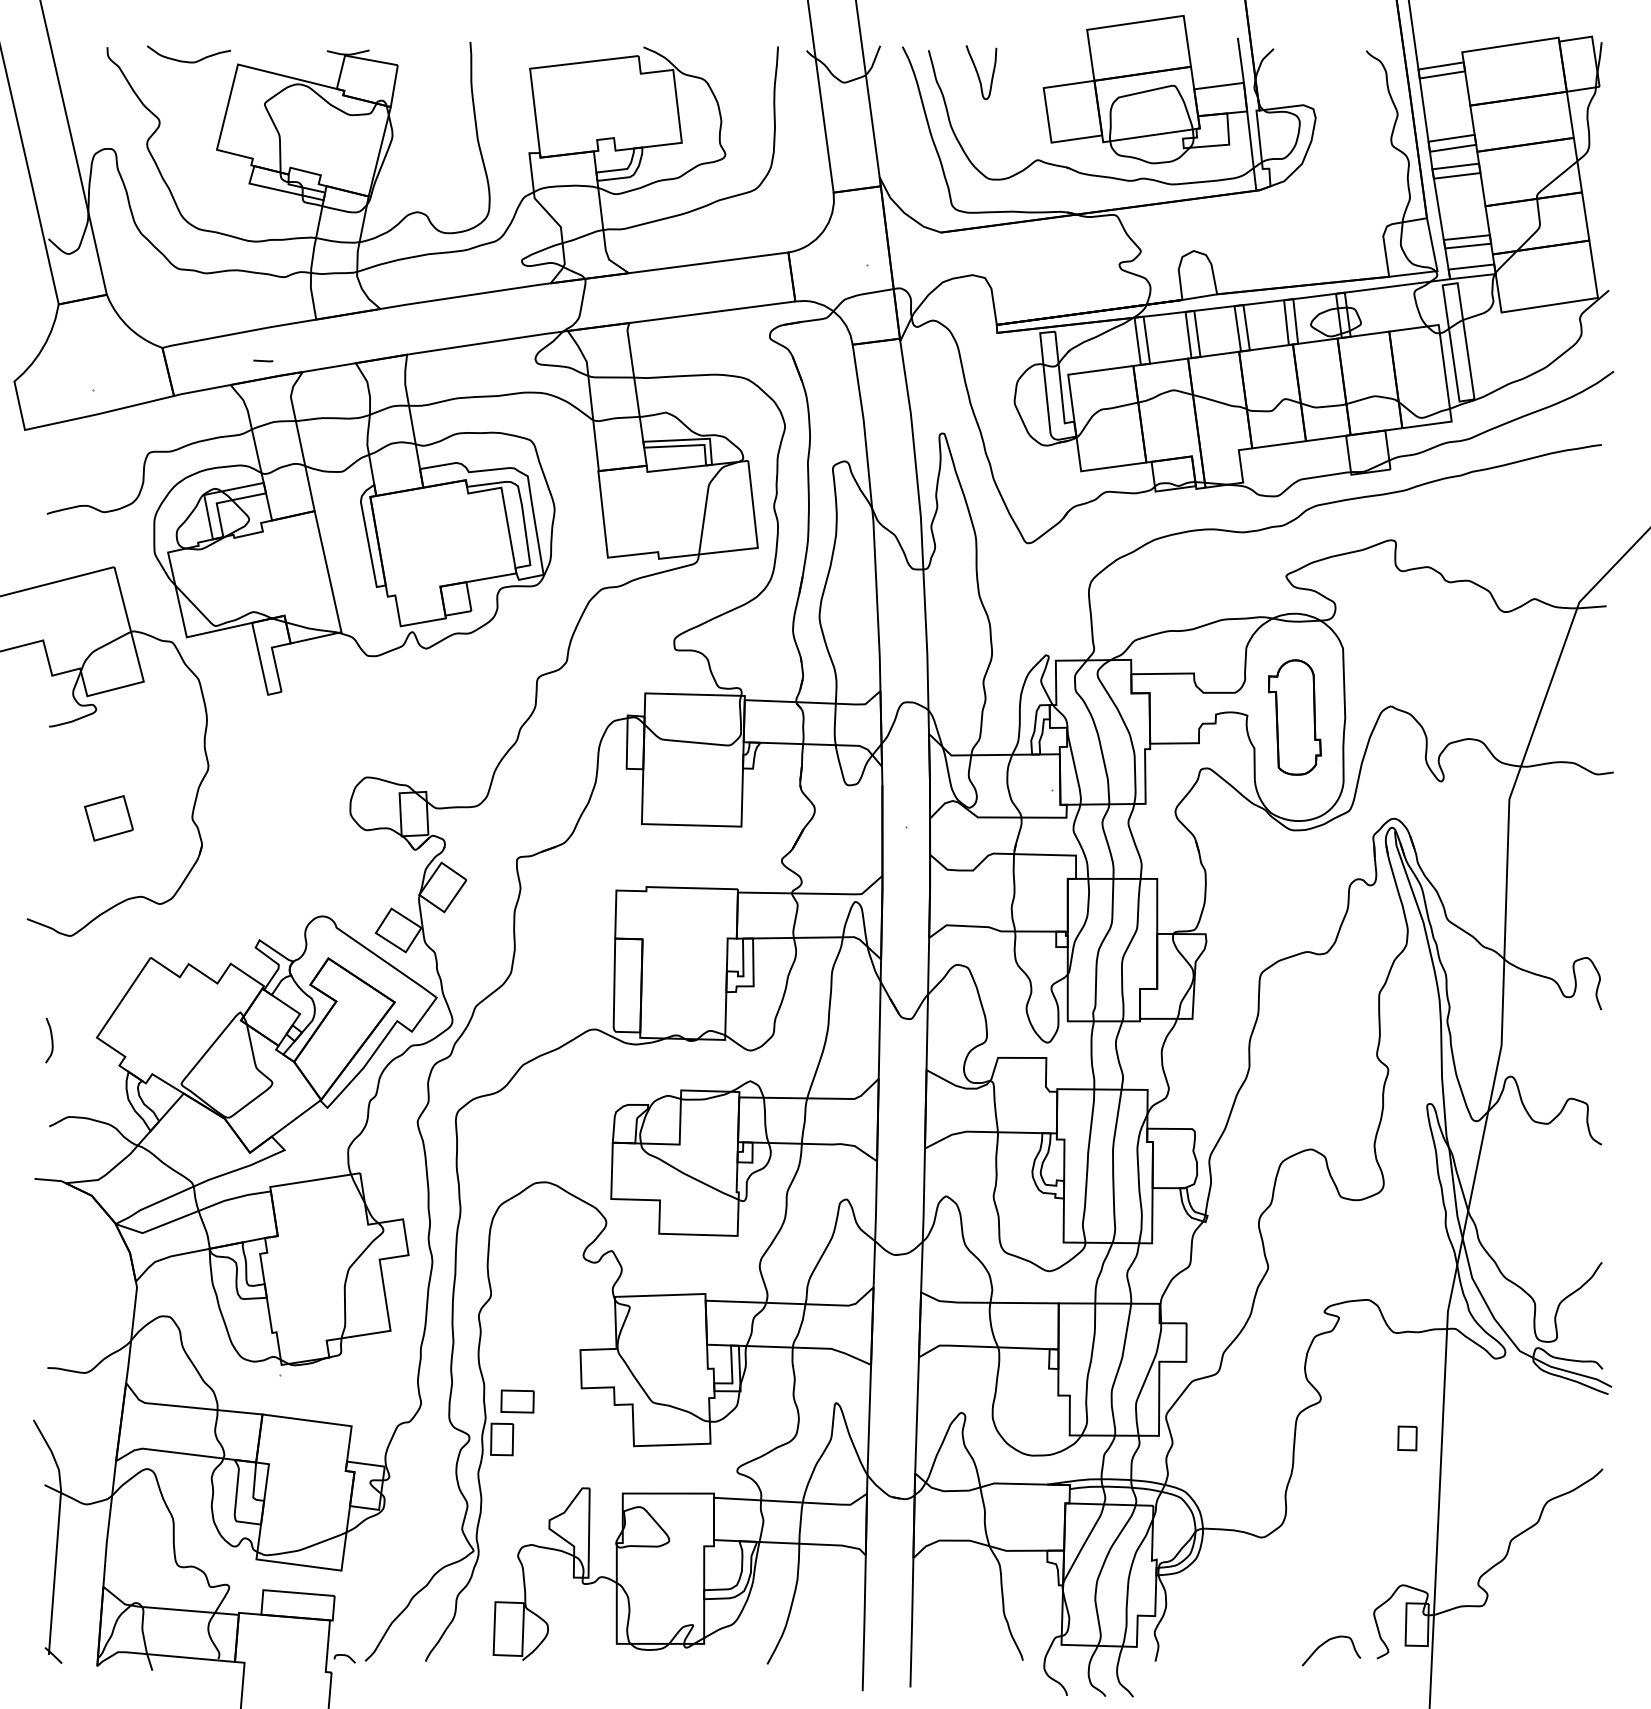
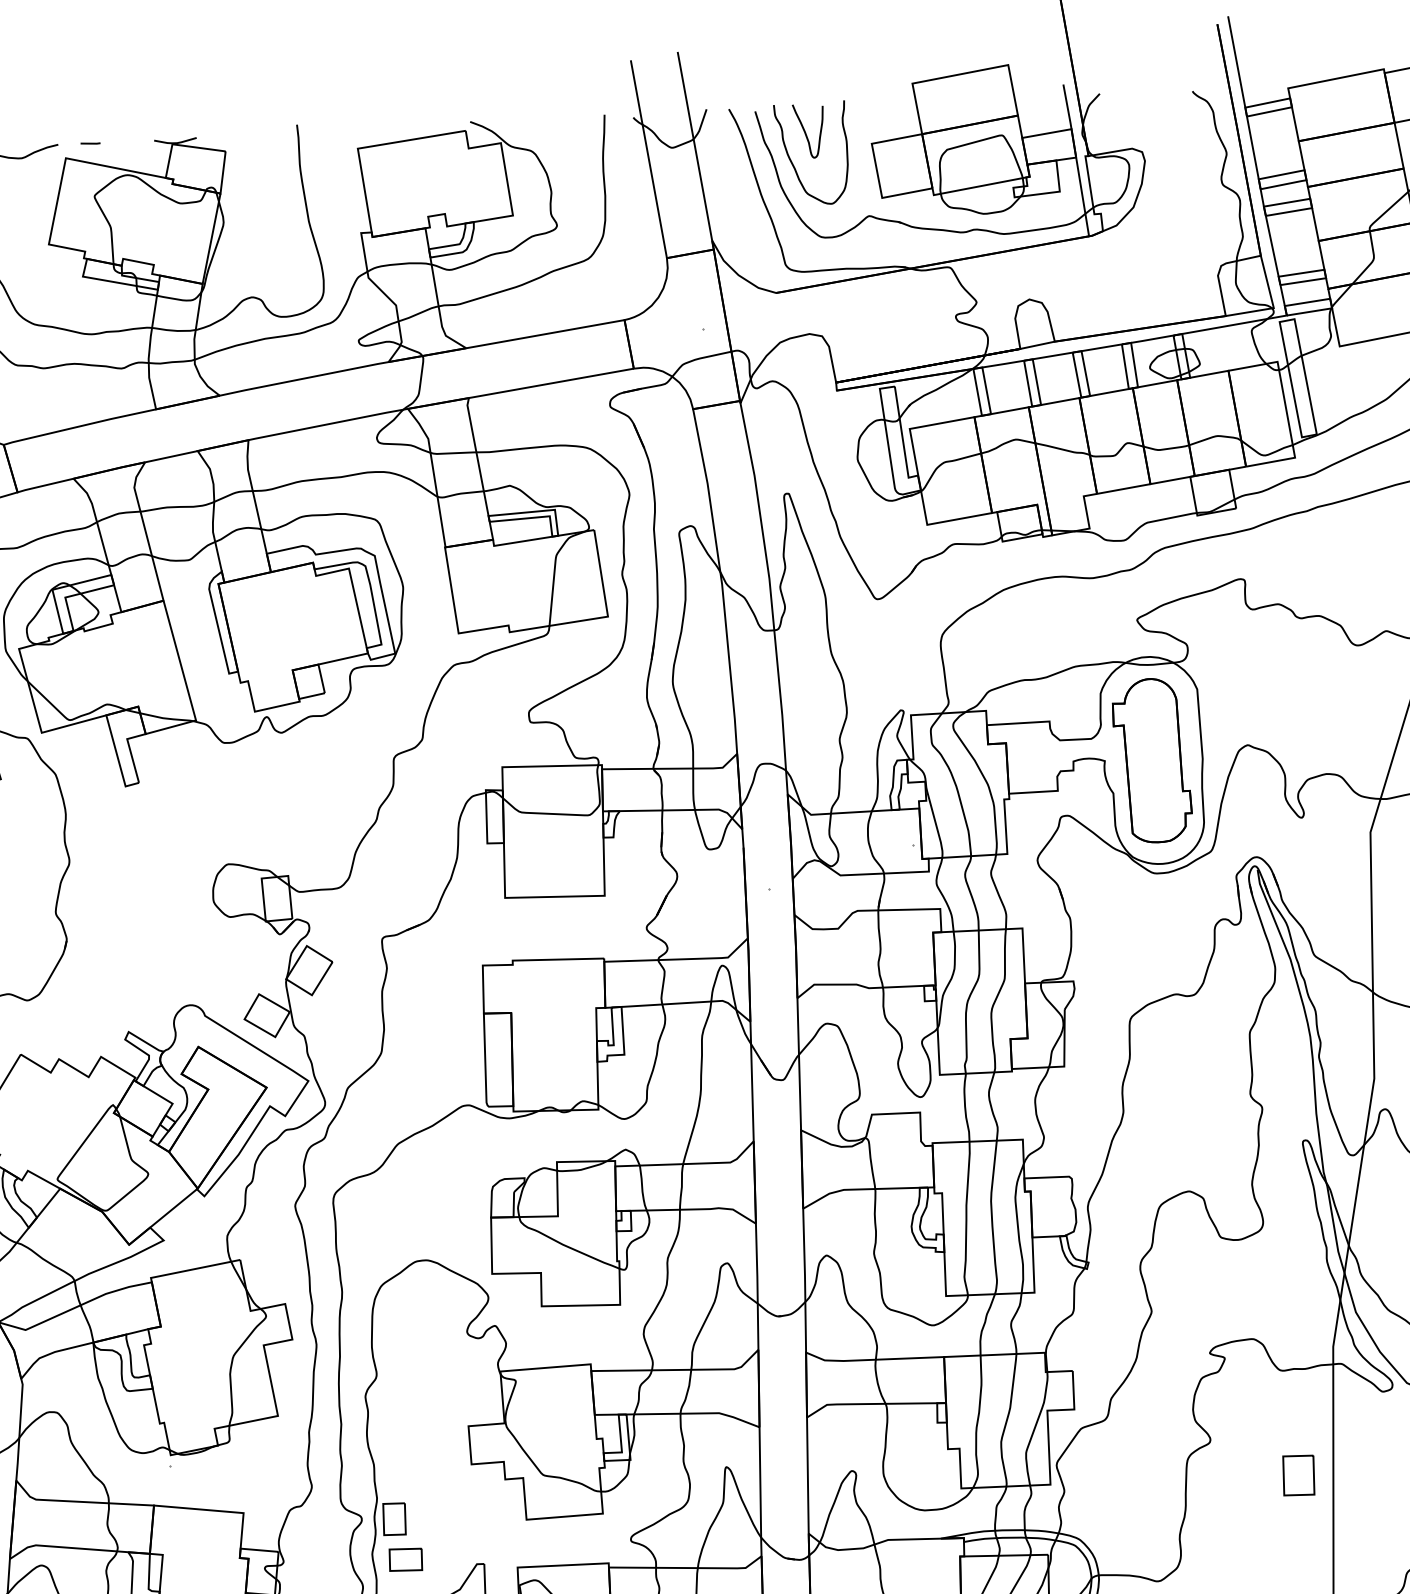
curve: (964, 104) -> (793, 163), added
line: (263, 360) -> (90, 143), moved
part: (1294, 717) -> (1151, 760), size x1.43
part: (517, 1401) -> (405, 1559), moved
part: (1407, 1438) -> (1298, 1475), size x1.67

